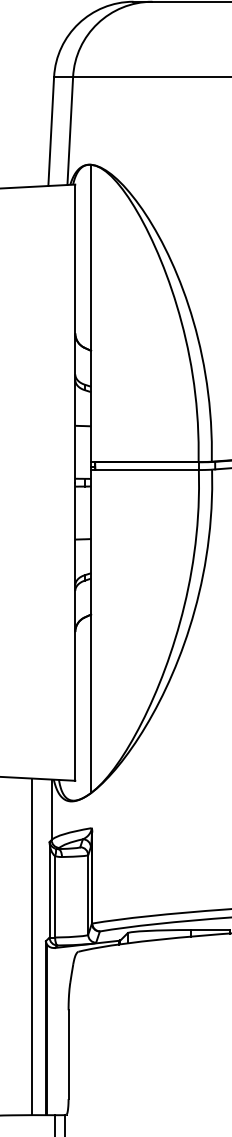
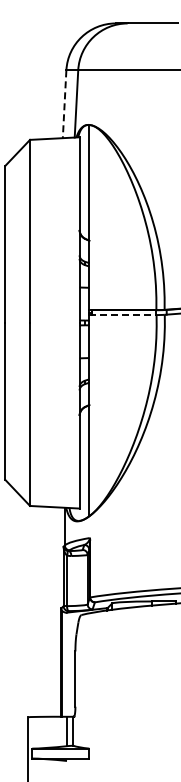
line: (51, 131) -> (64, 104), solid -> dashed
line: (145, 470) -> (123, 315), solid -> dashed
line: (31, 946) -> (52, 611), removed

